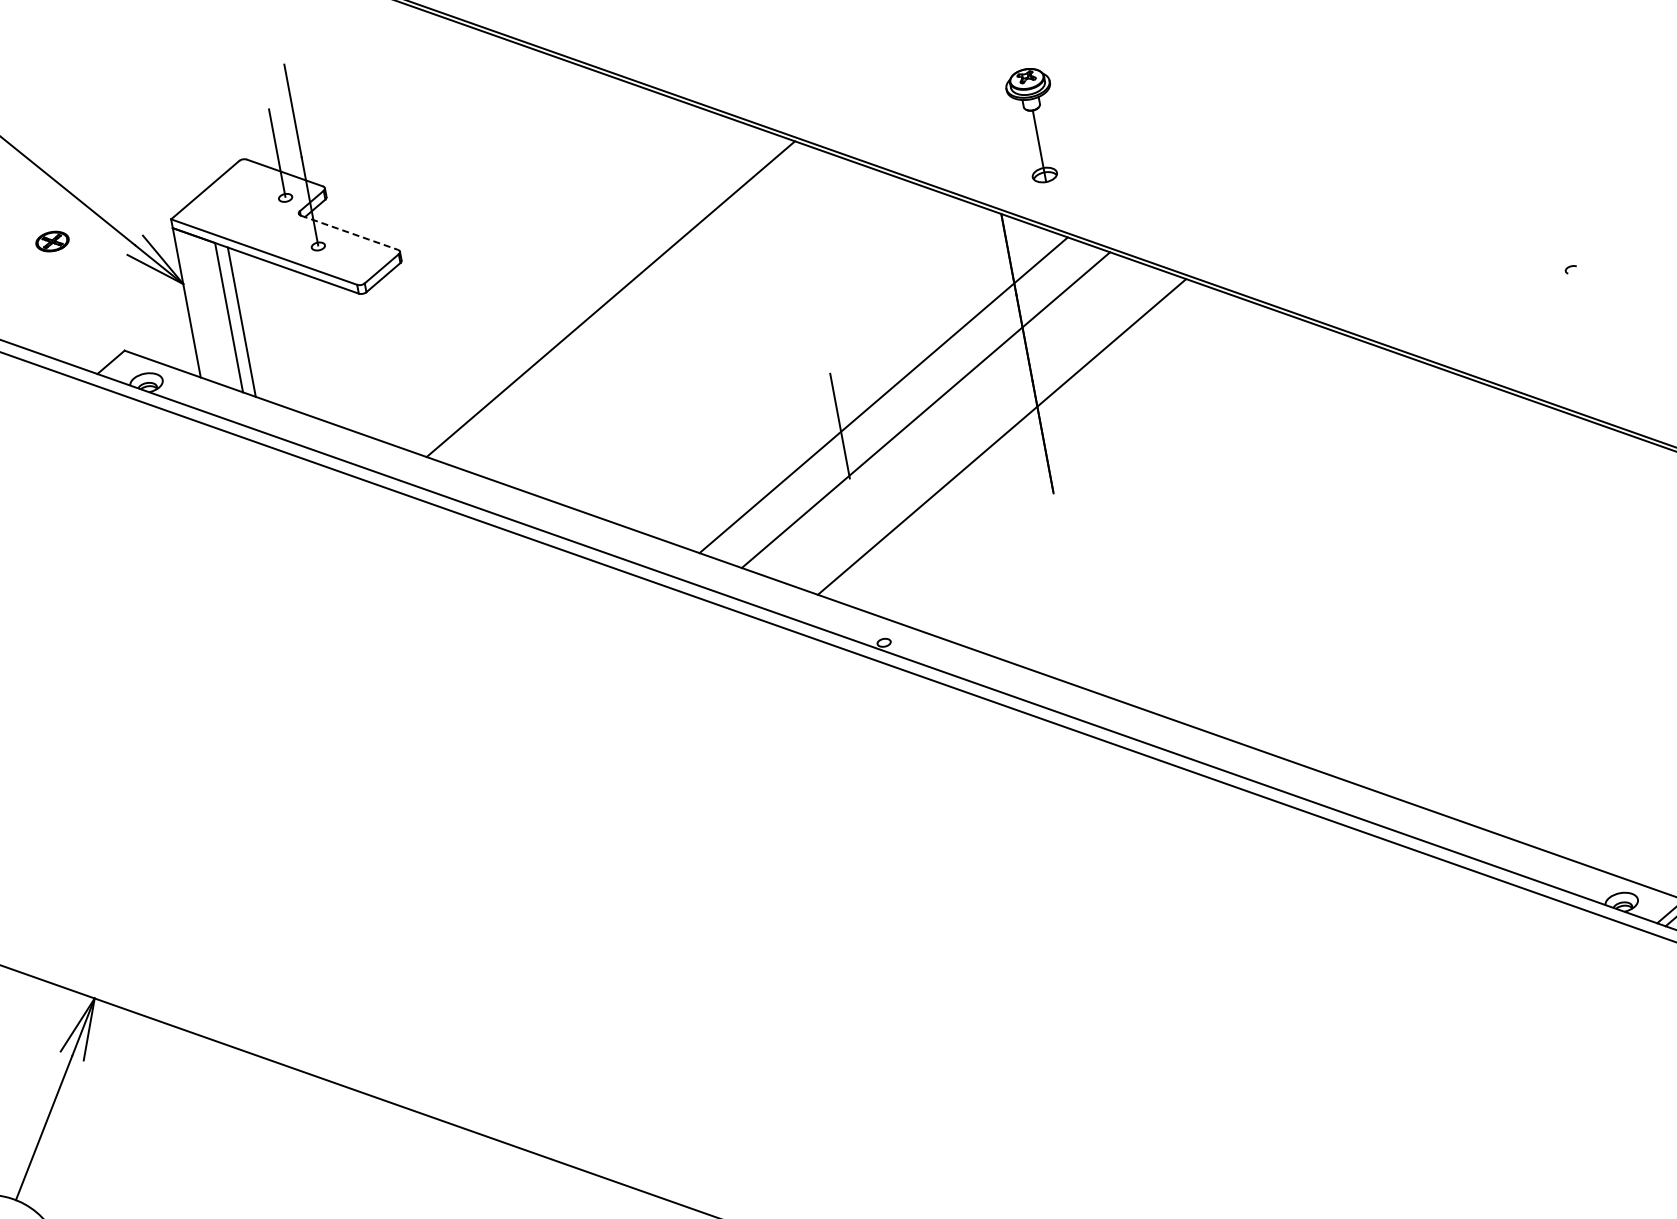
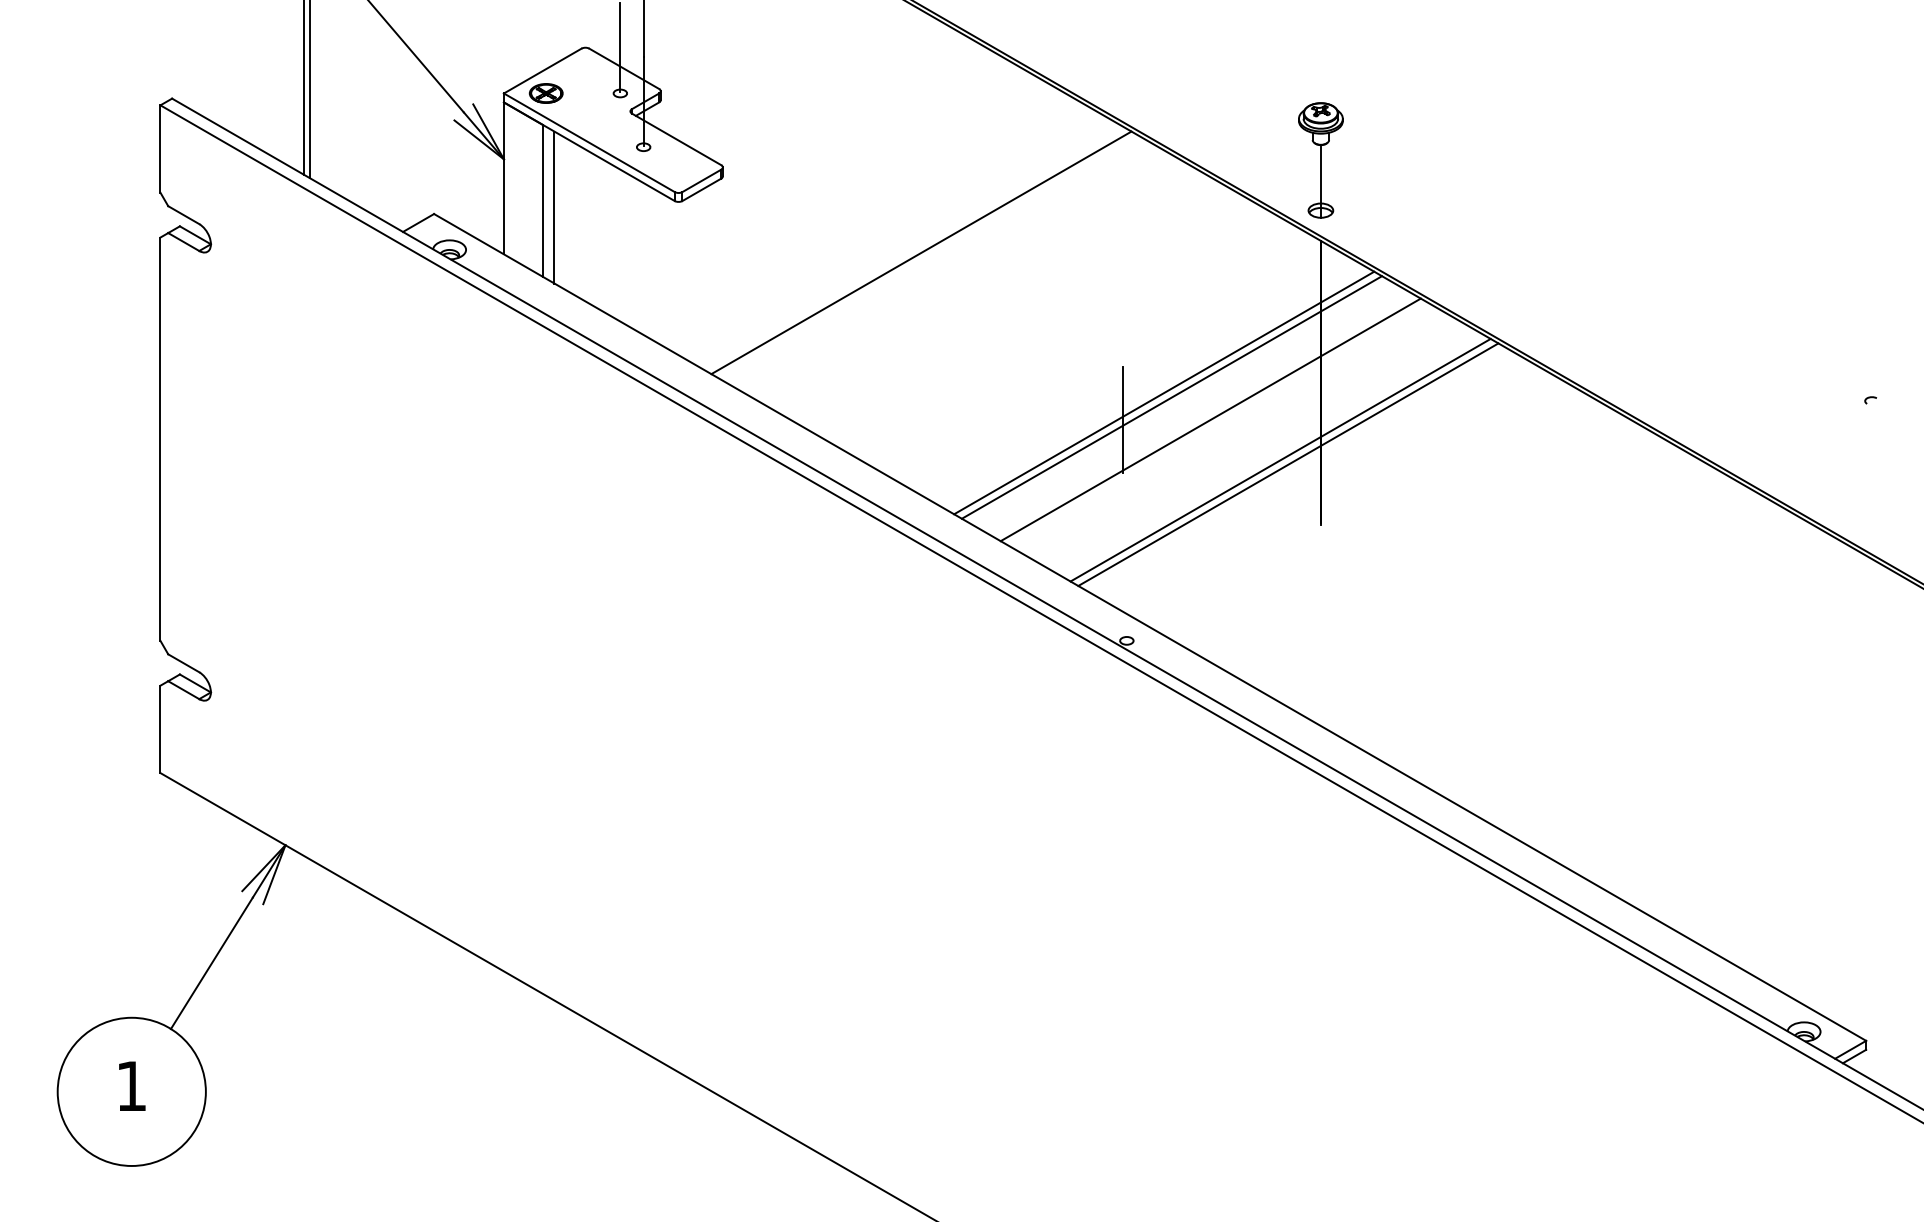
part: (1035, 125) -> (1320, 160), moved
line: (349, 232) -> (676, 139), dashed -> solid
part: (51, 241) -> (545, 93), moved
line: (875, 391) -> (1164, 392), added
line: (1010, 439) -> (1288, 464), added

